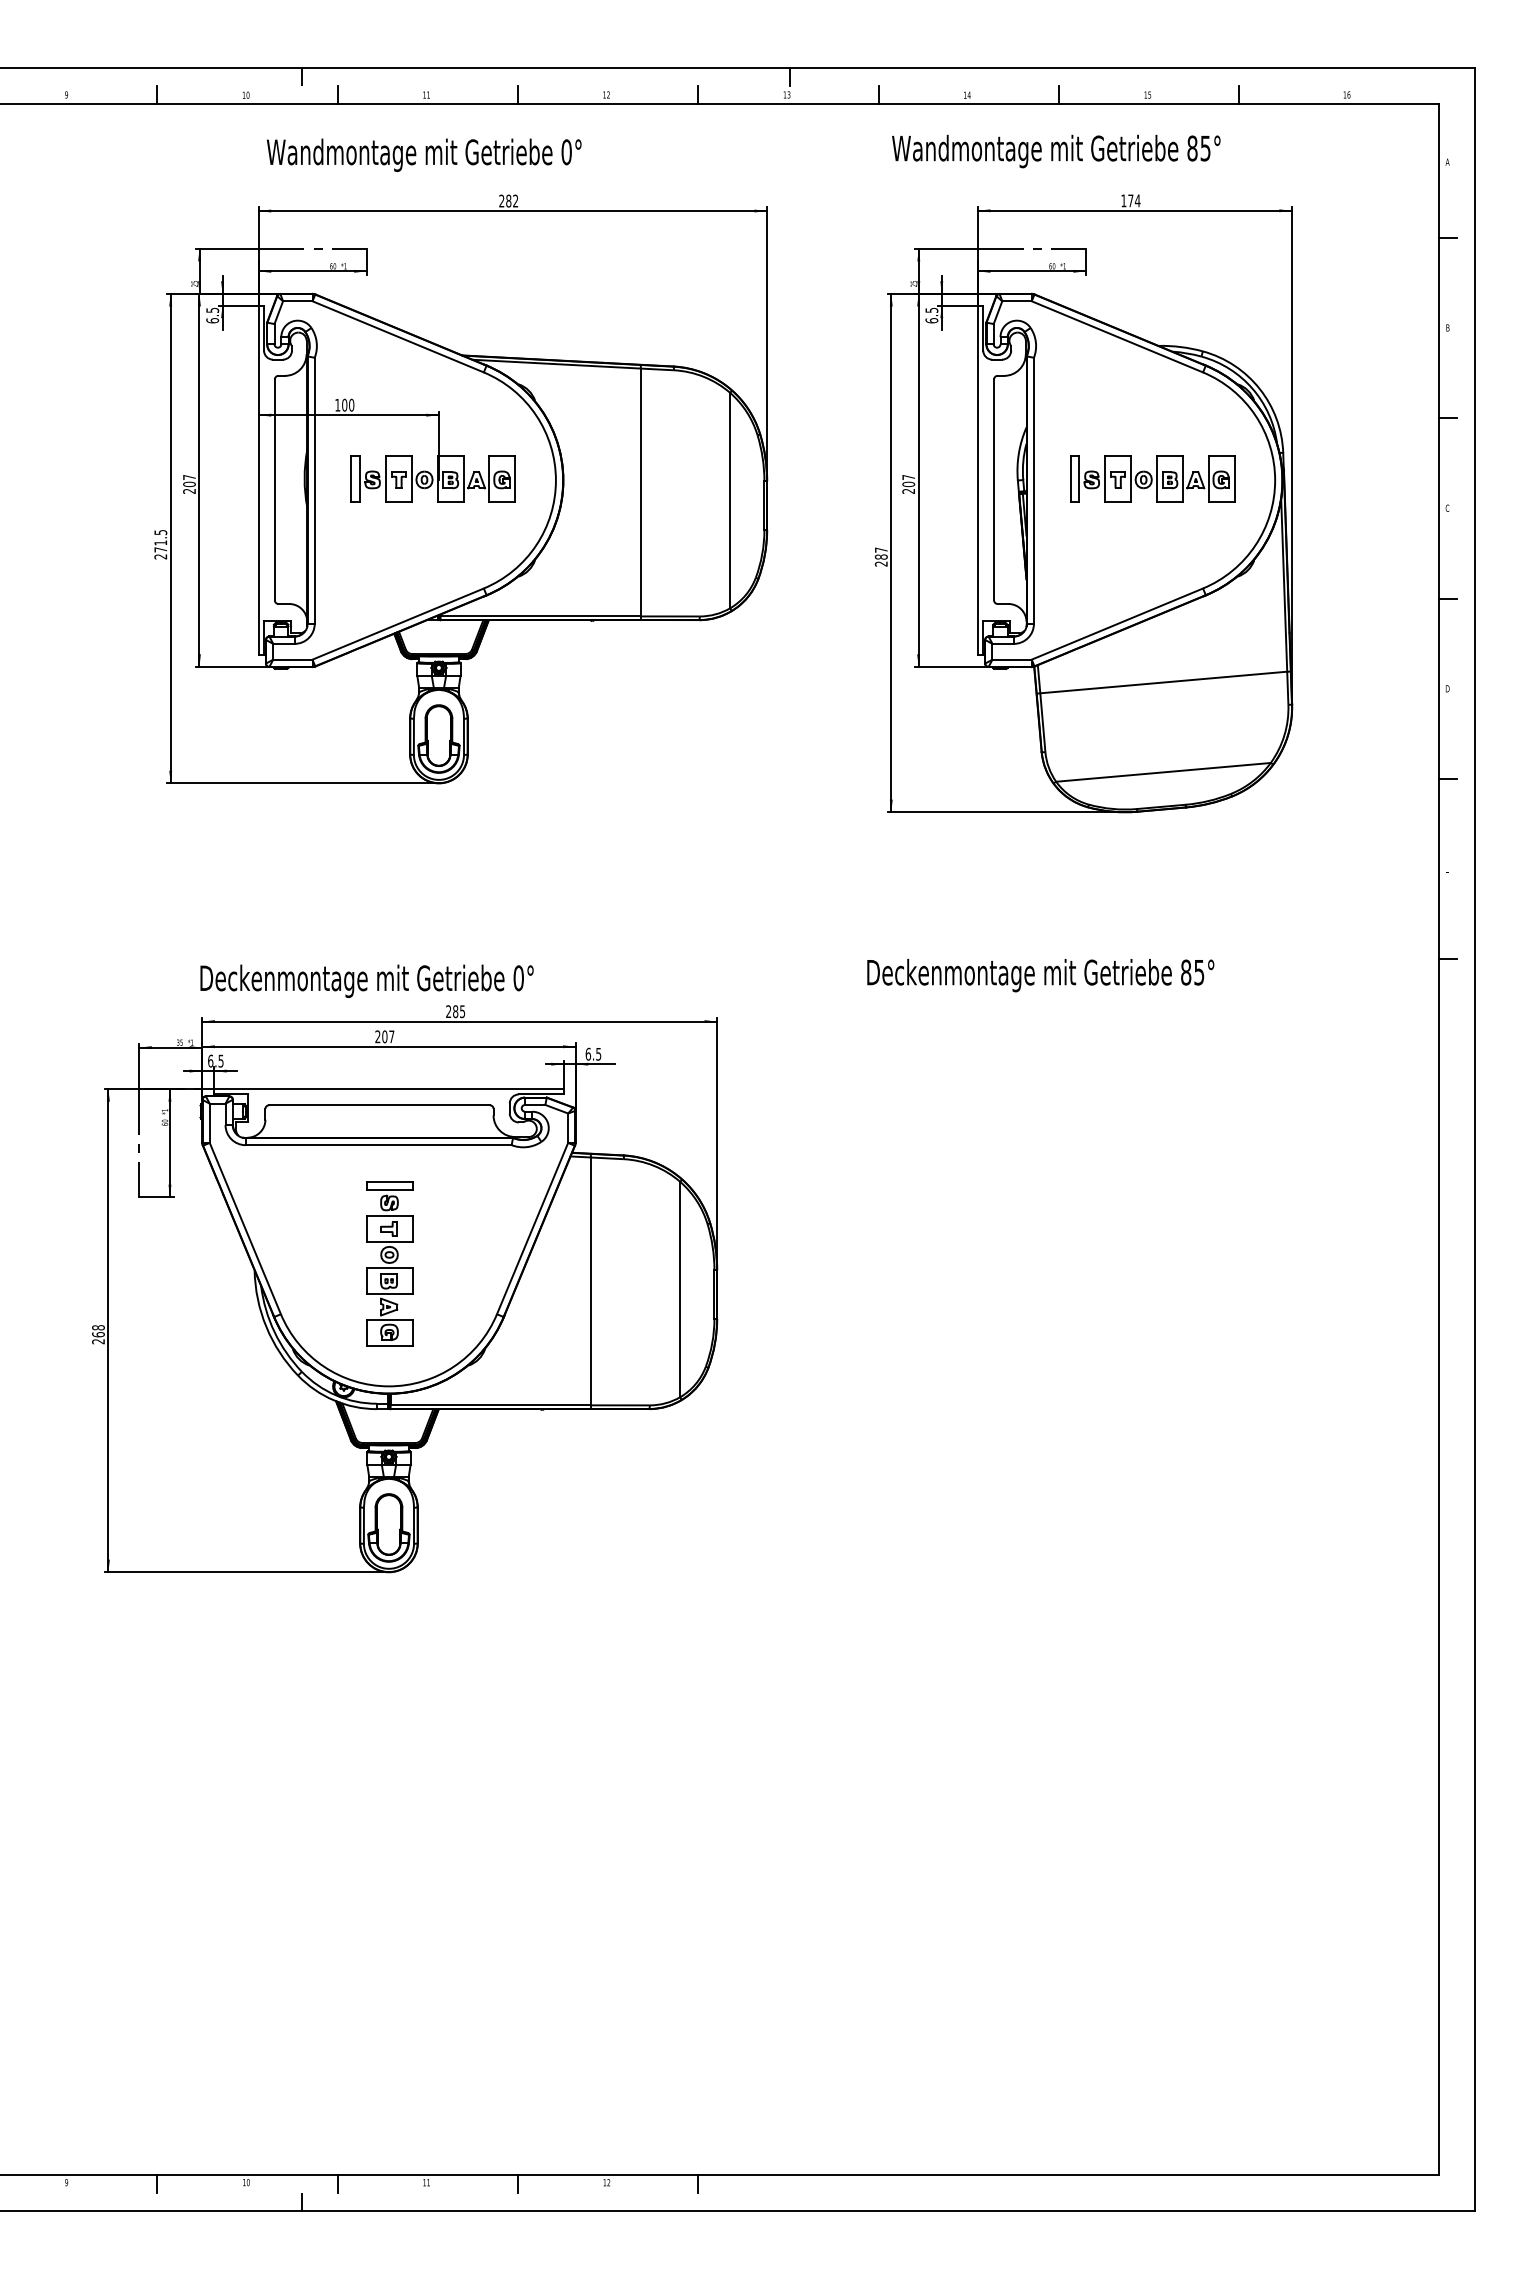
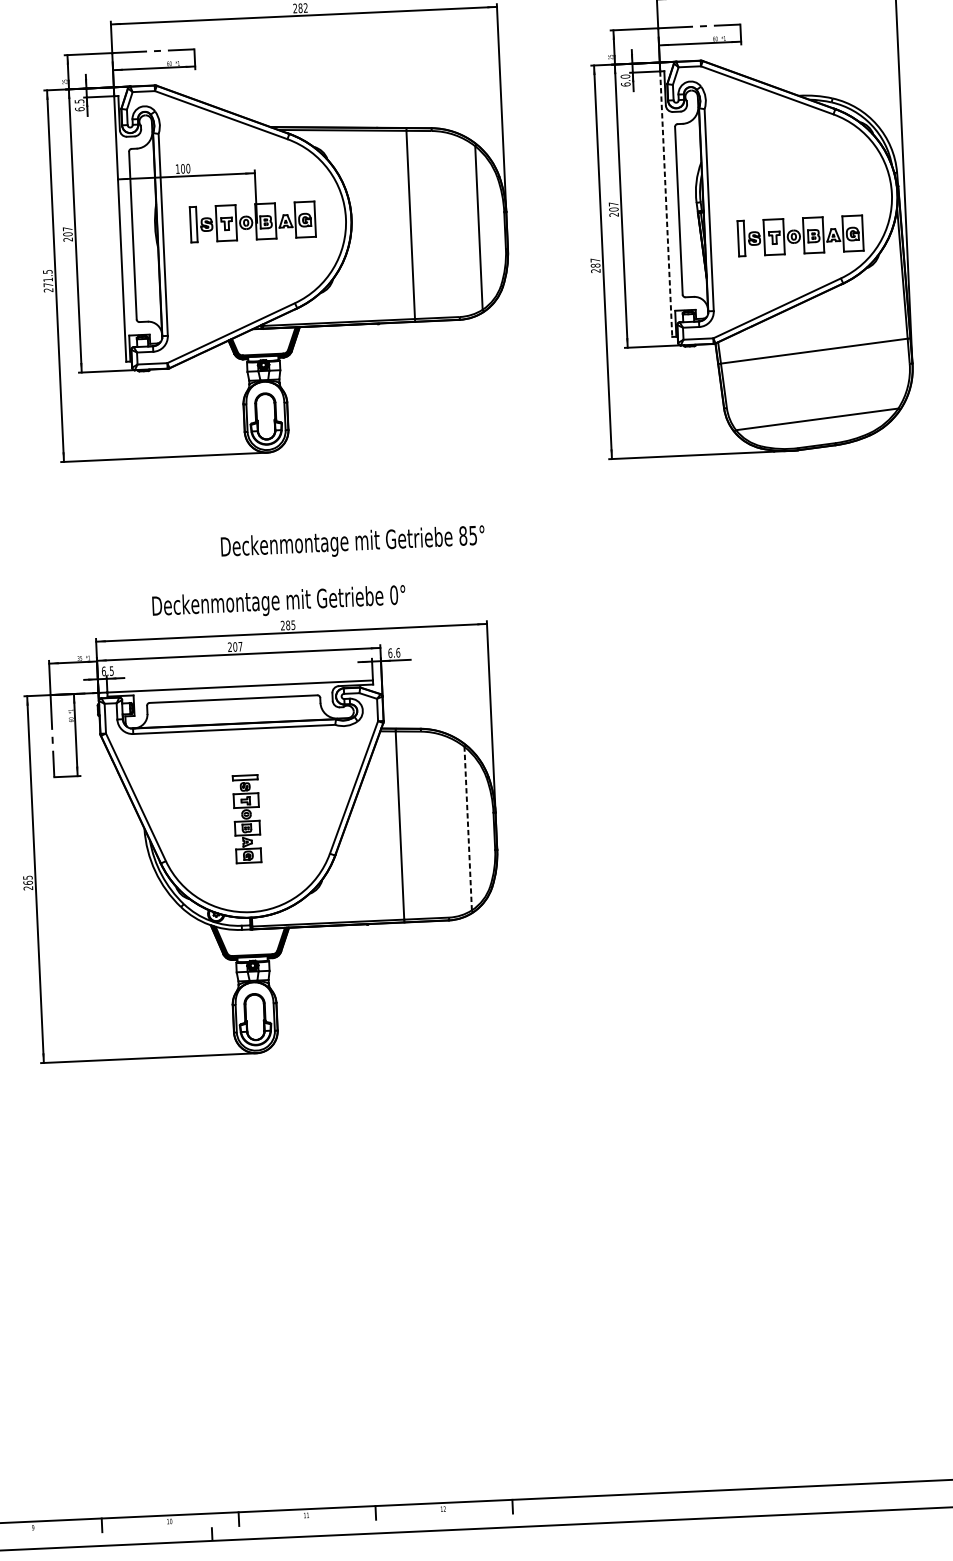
text: (931, 309) -> (625, 76), 6.5 -> 6.0
part: (1152, 478) -> (800, 235), moved
line: (977, 480) -> (665, 204), solid -> dashed
text: (1040, 975) -> (352, 543), moved
text: (366, 980) -> (278, 602), moved
text: (598, 1053) -> (398, 652), 6.5 -> 6.6
part: (389, 1263) -> (246, 818), size x0.7
line: (680, 1289) -> (468, 828), solid -> dashed
text: (98, 1327) -> (27, 877), 268 -> 265

